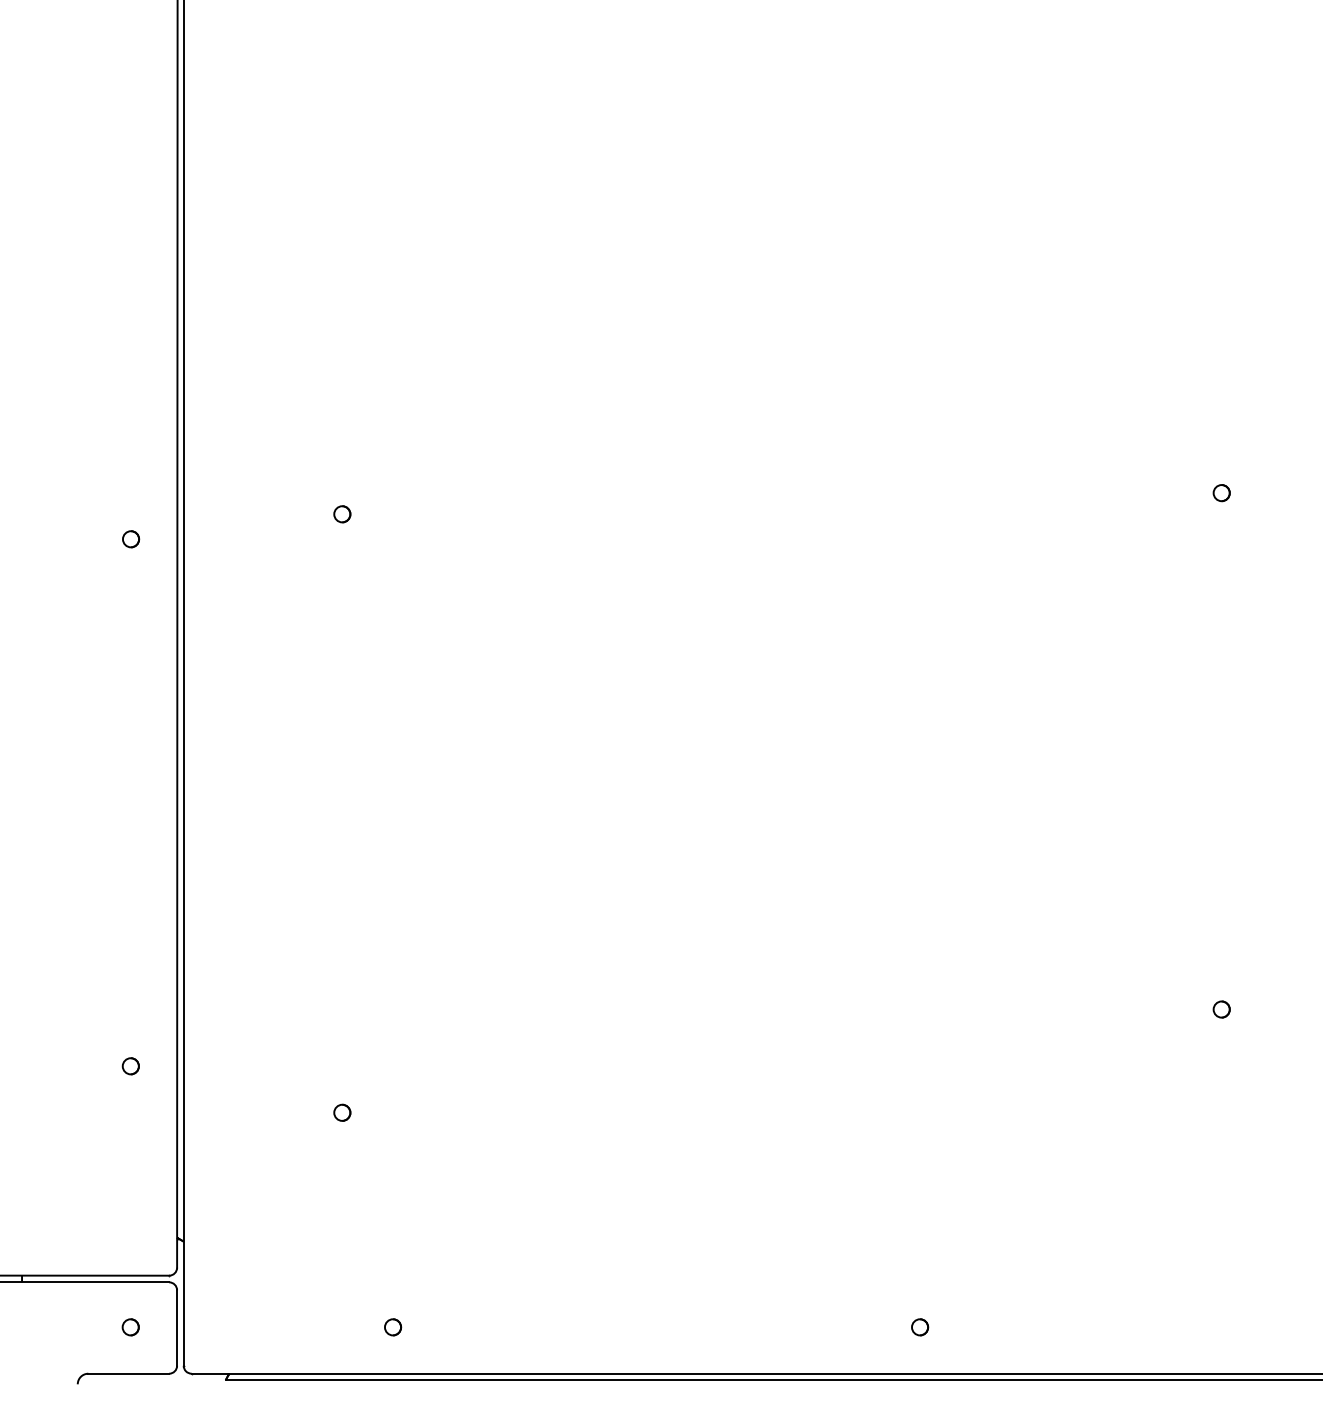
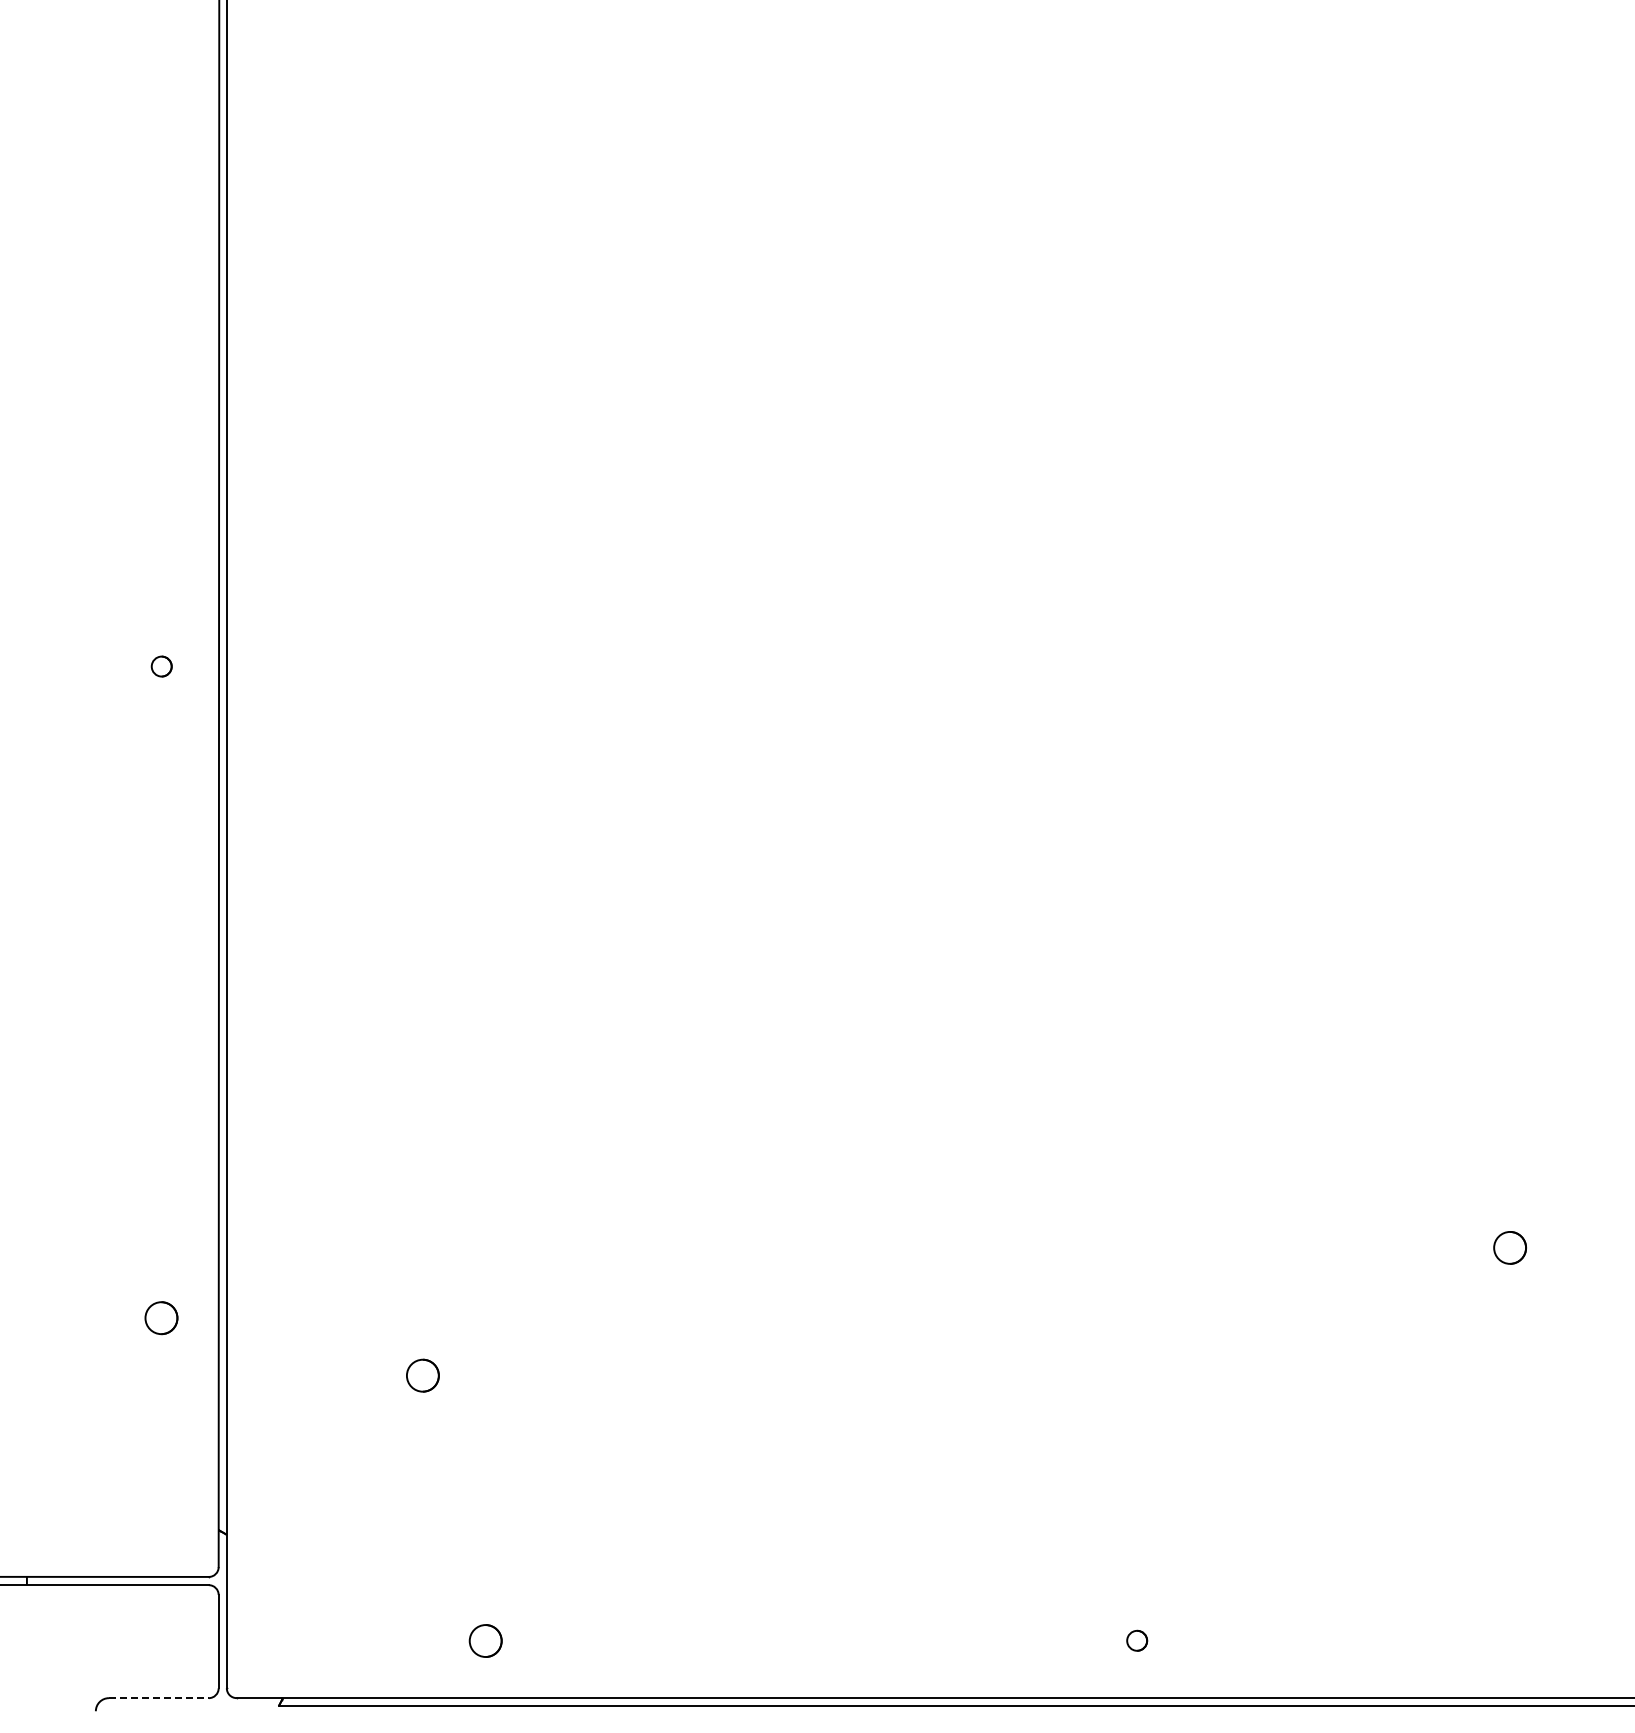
part: (1221, 493) -> (1509, 609), removed
part: (341, 514) -> (422, 635), removed
circle: (1221, 1009) -> (1509, 1247), size x1.6
part: (130, 1065) -> (161, 1317), size x1.6
part: (341, 1112) -> (422, 1375), size x1.6
part: (130, 1327) -> (161, 1640), removed
part: (392, 1327) -> (485, 1640), size x1.6
line: (128, 1374) -> (158, 1698), solid -> dashed

